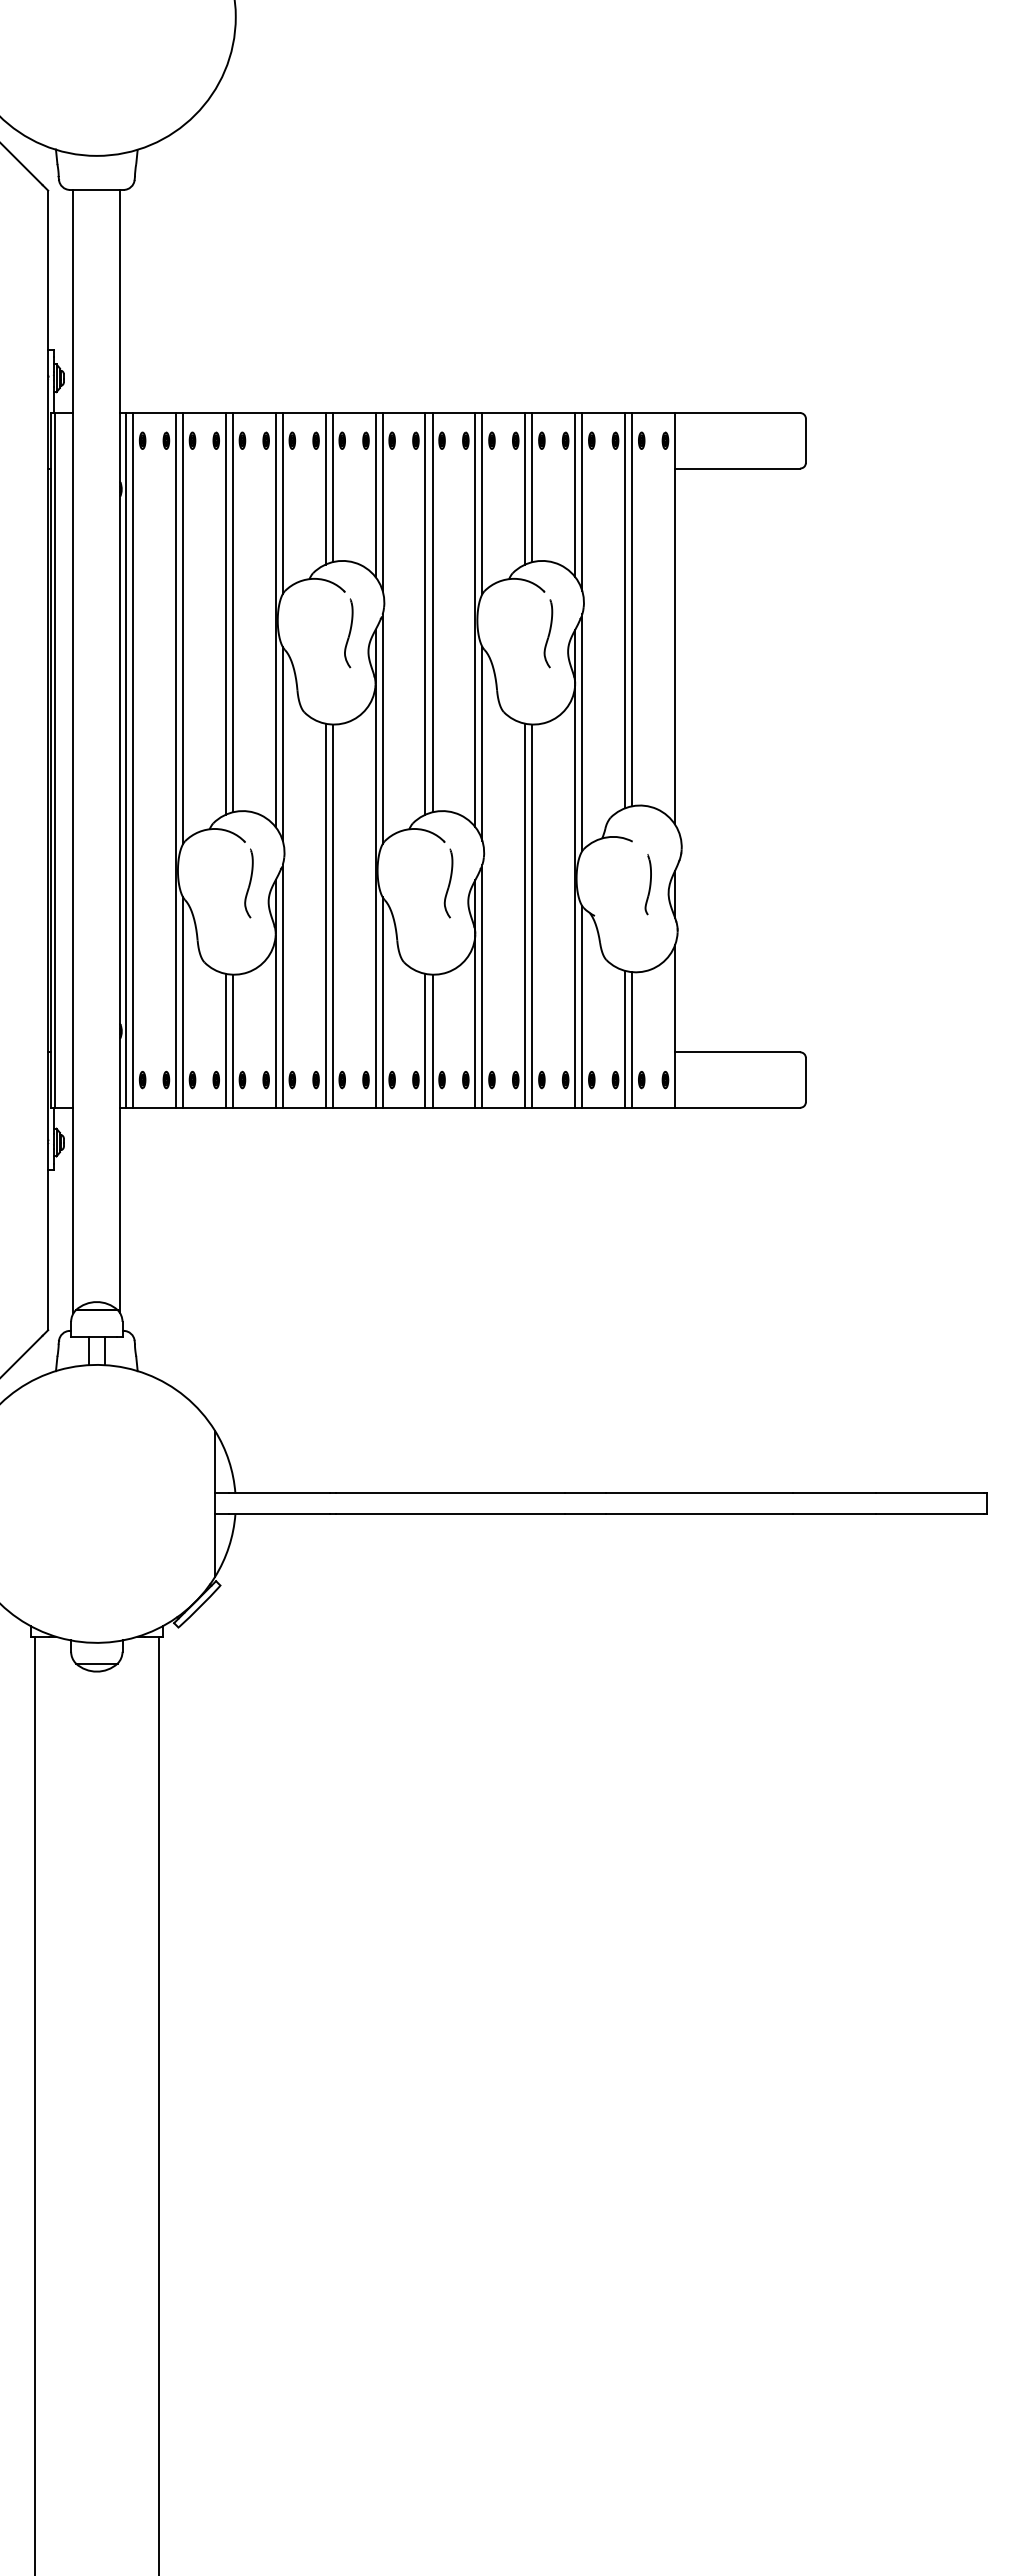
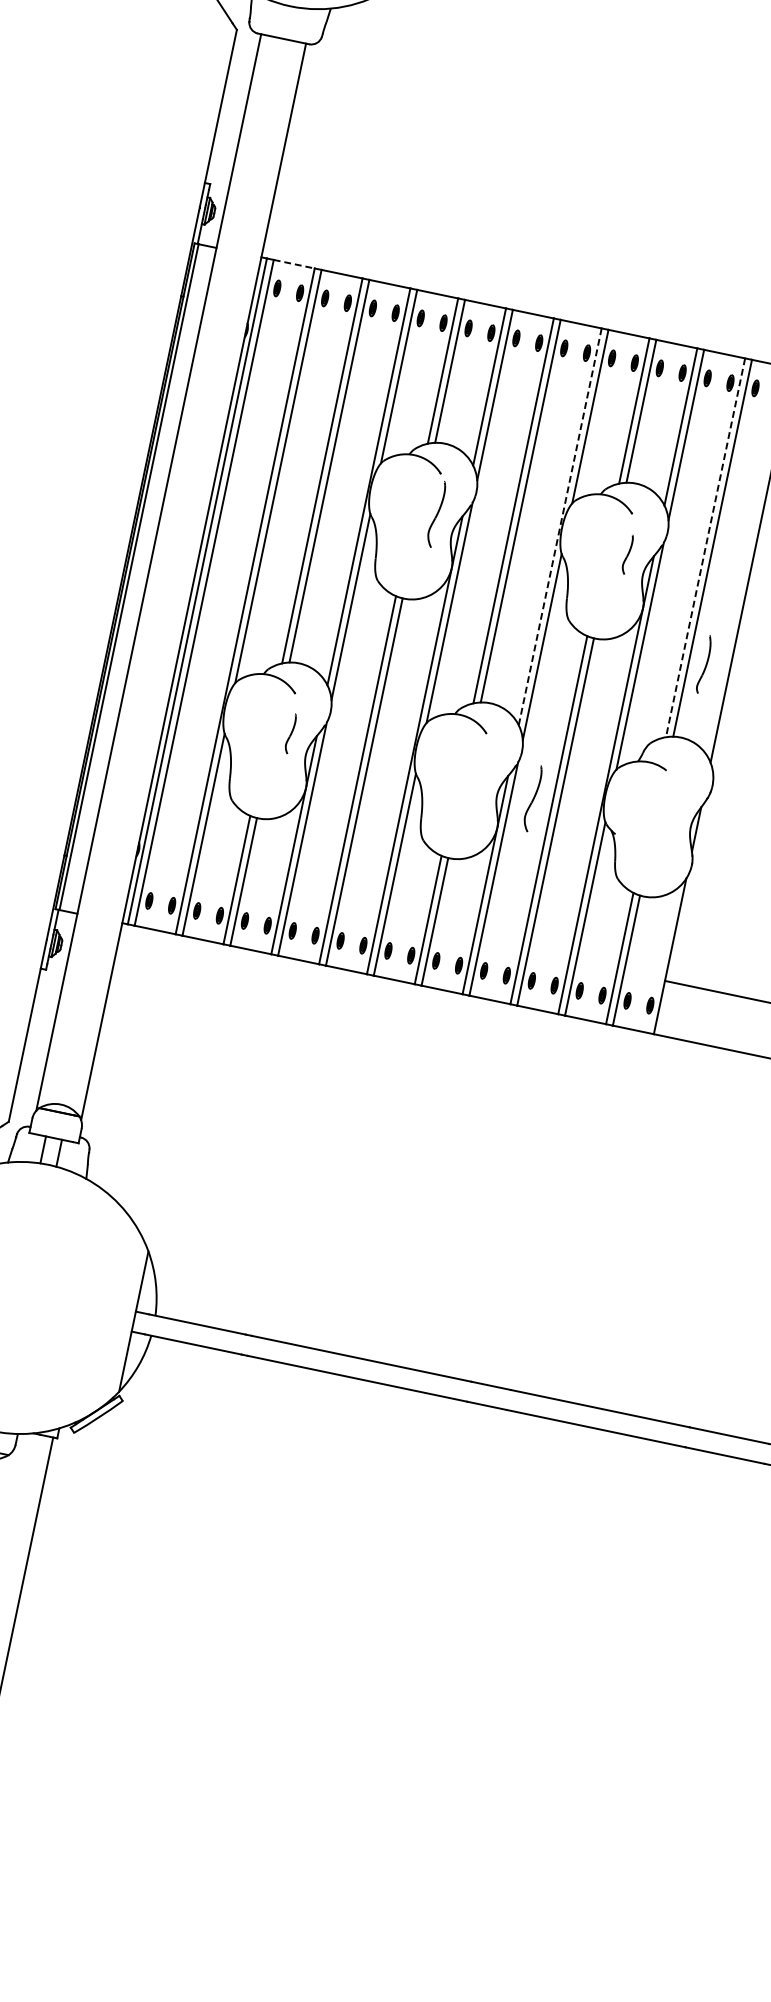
line: (155, 413) -> (295, 264), solid -> dashed
line: (625, 610) -> (706, 547), solid -> dashed
line: (475, 620) -> (560, 527), solid -> dashed
part: (548, 633) -> (627, 554), size x0.6
part: (248, 883) -> (290, 733), size x0.6
part: (448, 883) -> (532, 798), moved
part: (647, 884) -> (703, 664), moved

